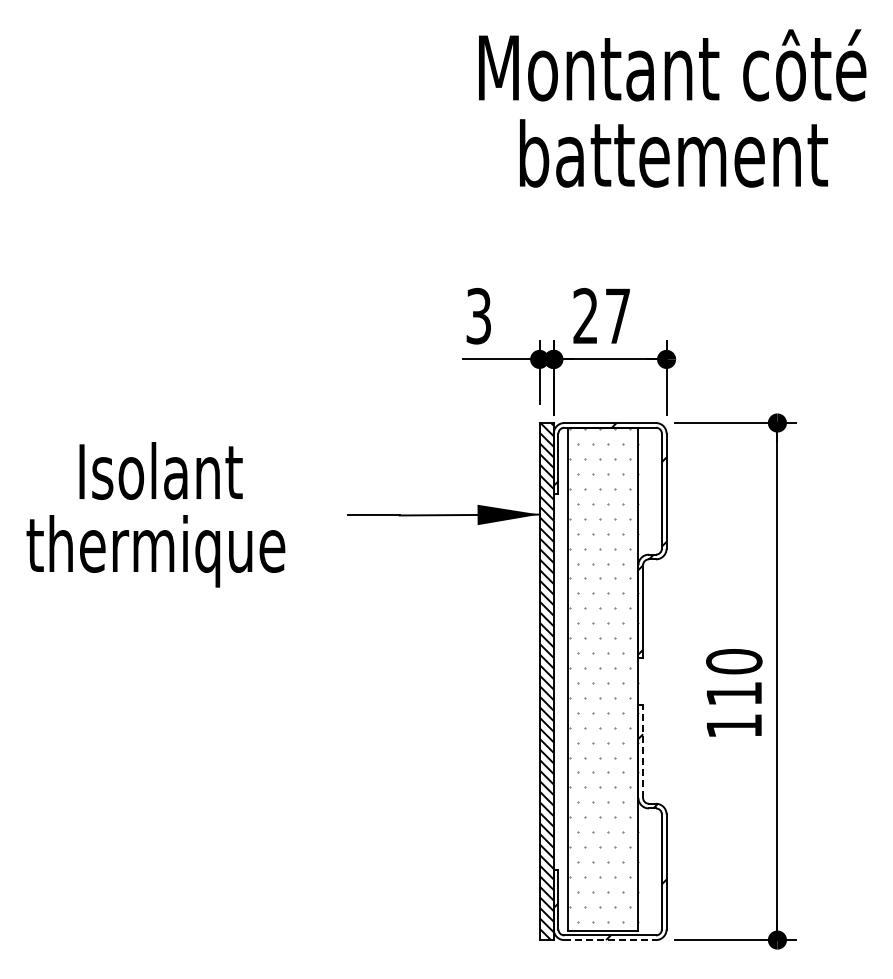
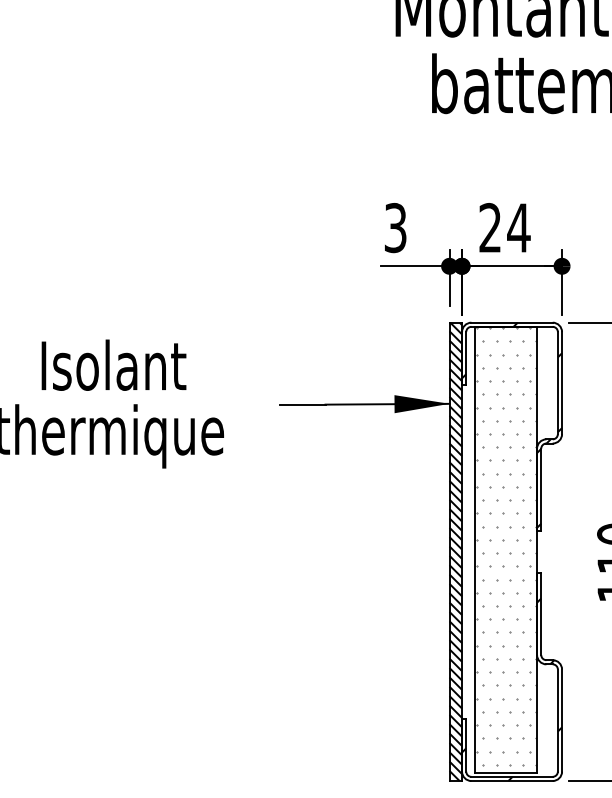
text: (617, 315) -> (518, 227), 27 -> 24
line: (643, 750) -> (541, 612), dashed -> solid
line: (610, 940) -> (512, 781), dashed -> solid

